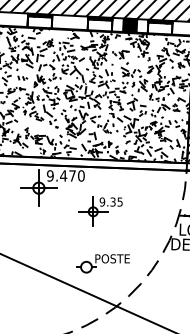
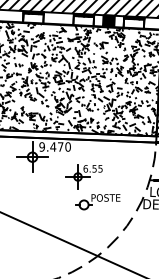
text: (107, 201) -> (89, 168), 9.35 -> 6.55
part: (102, 263) -> (97, 201), moved

